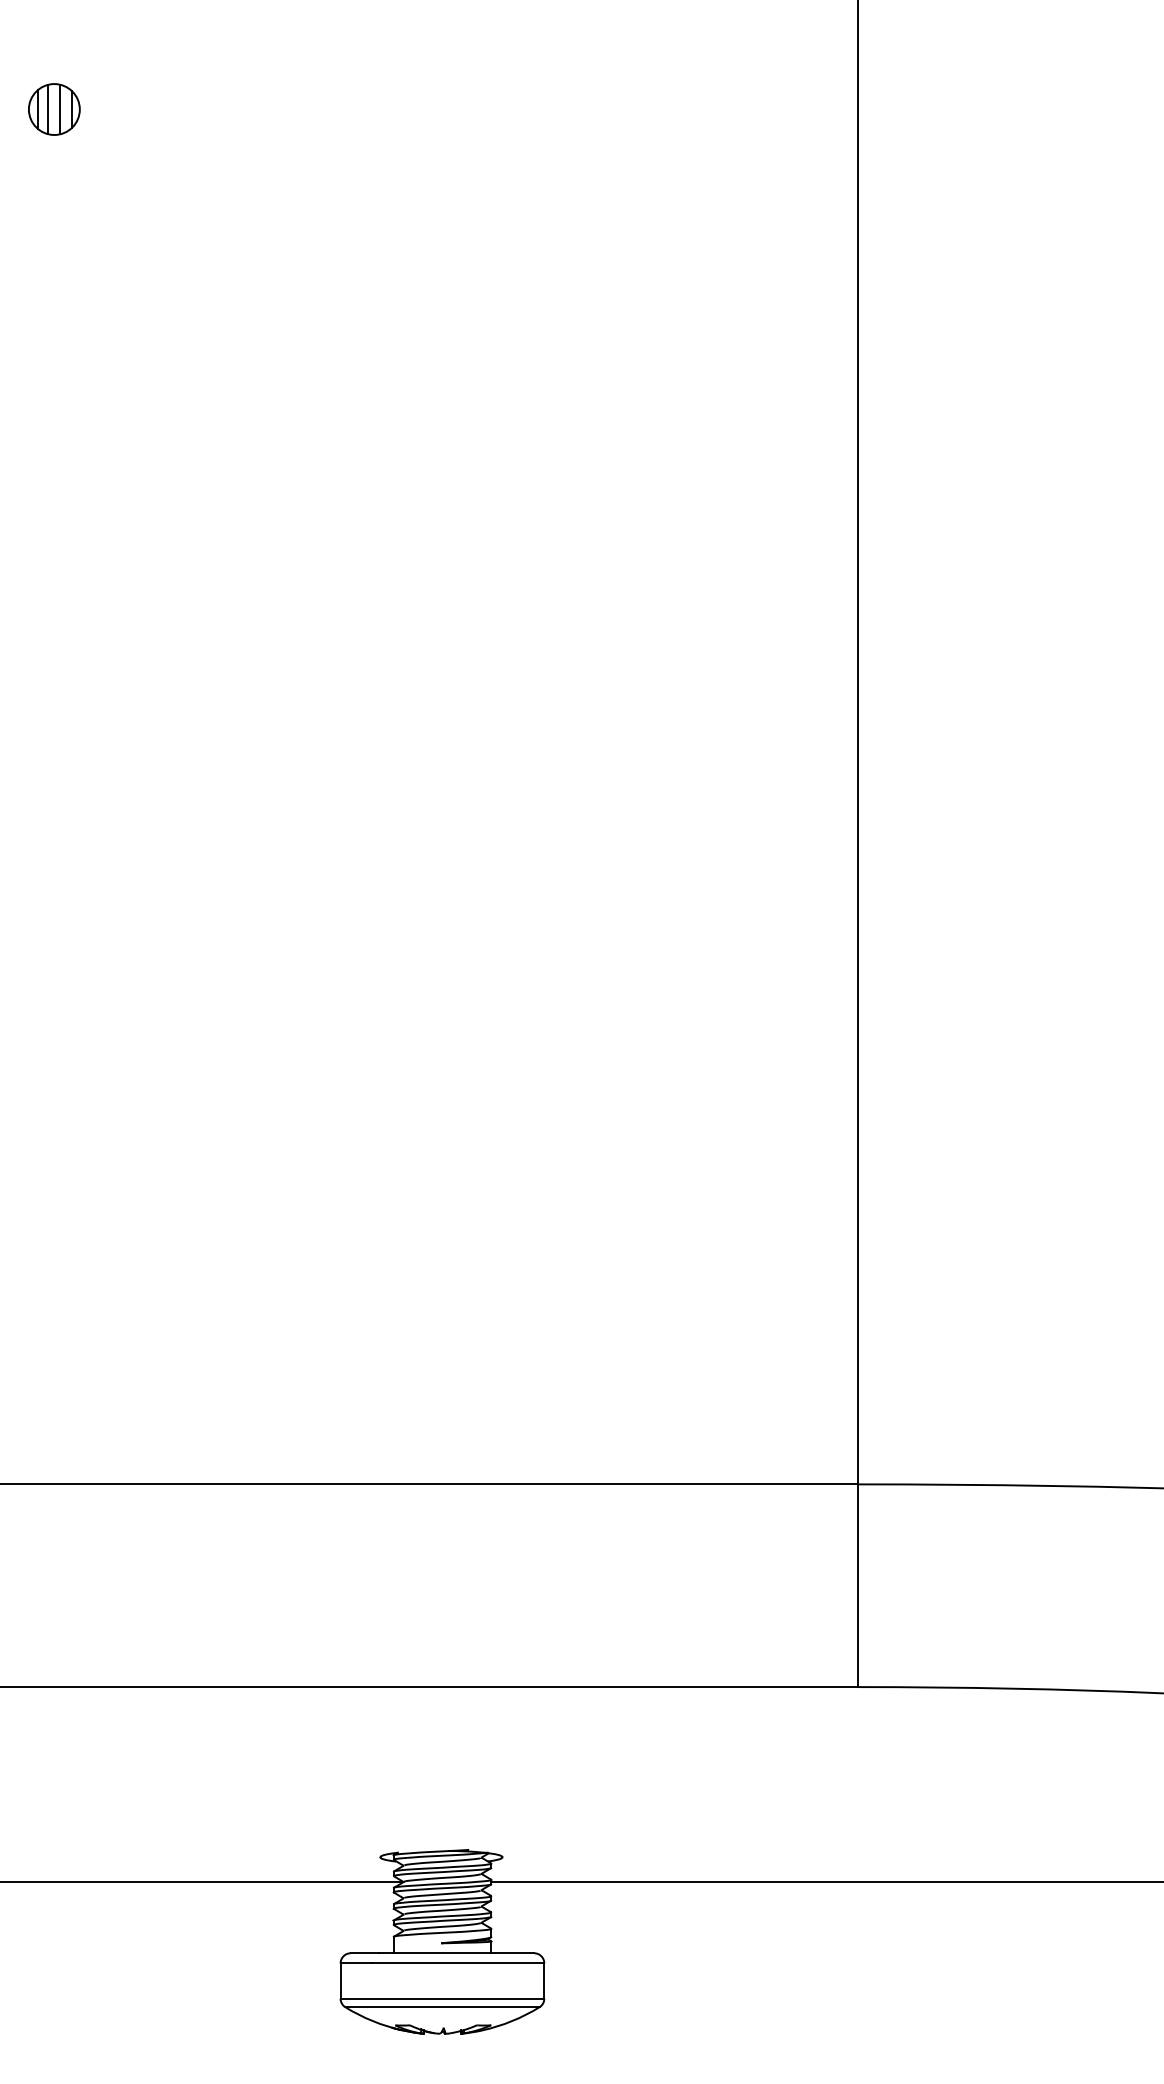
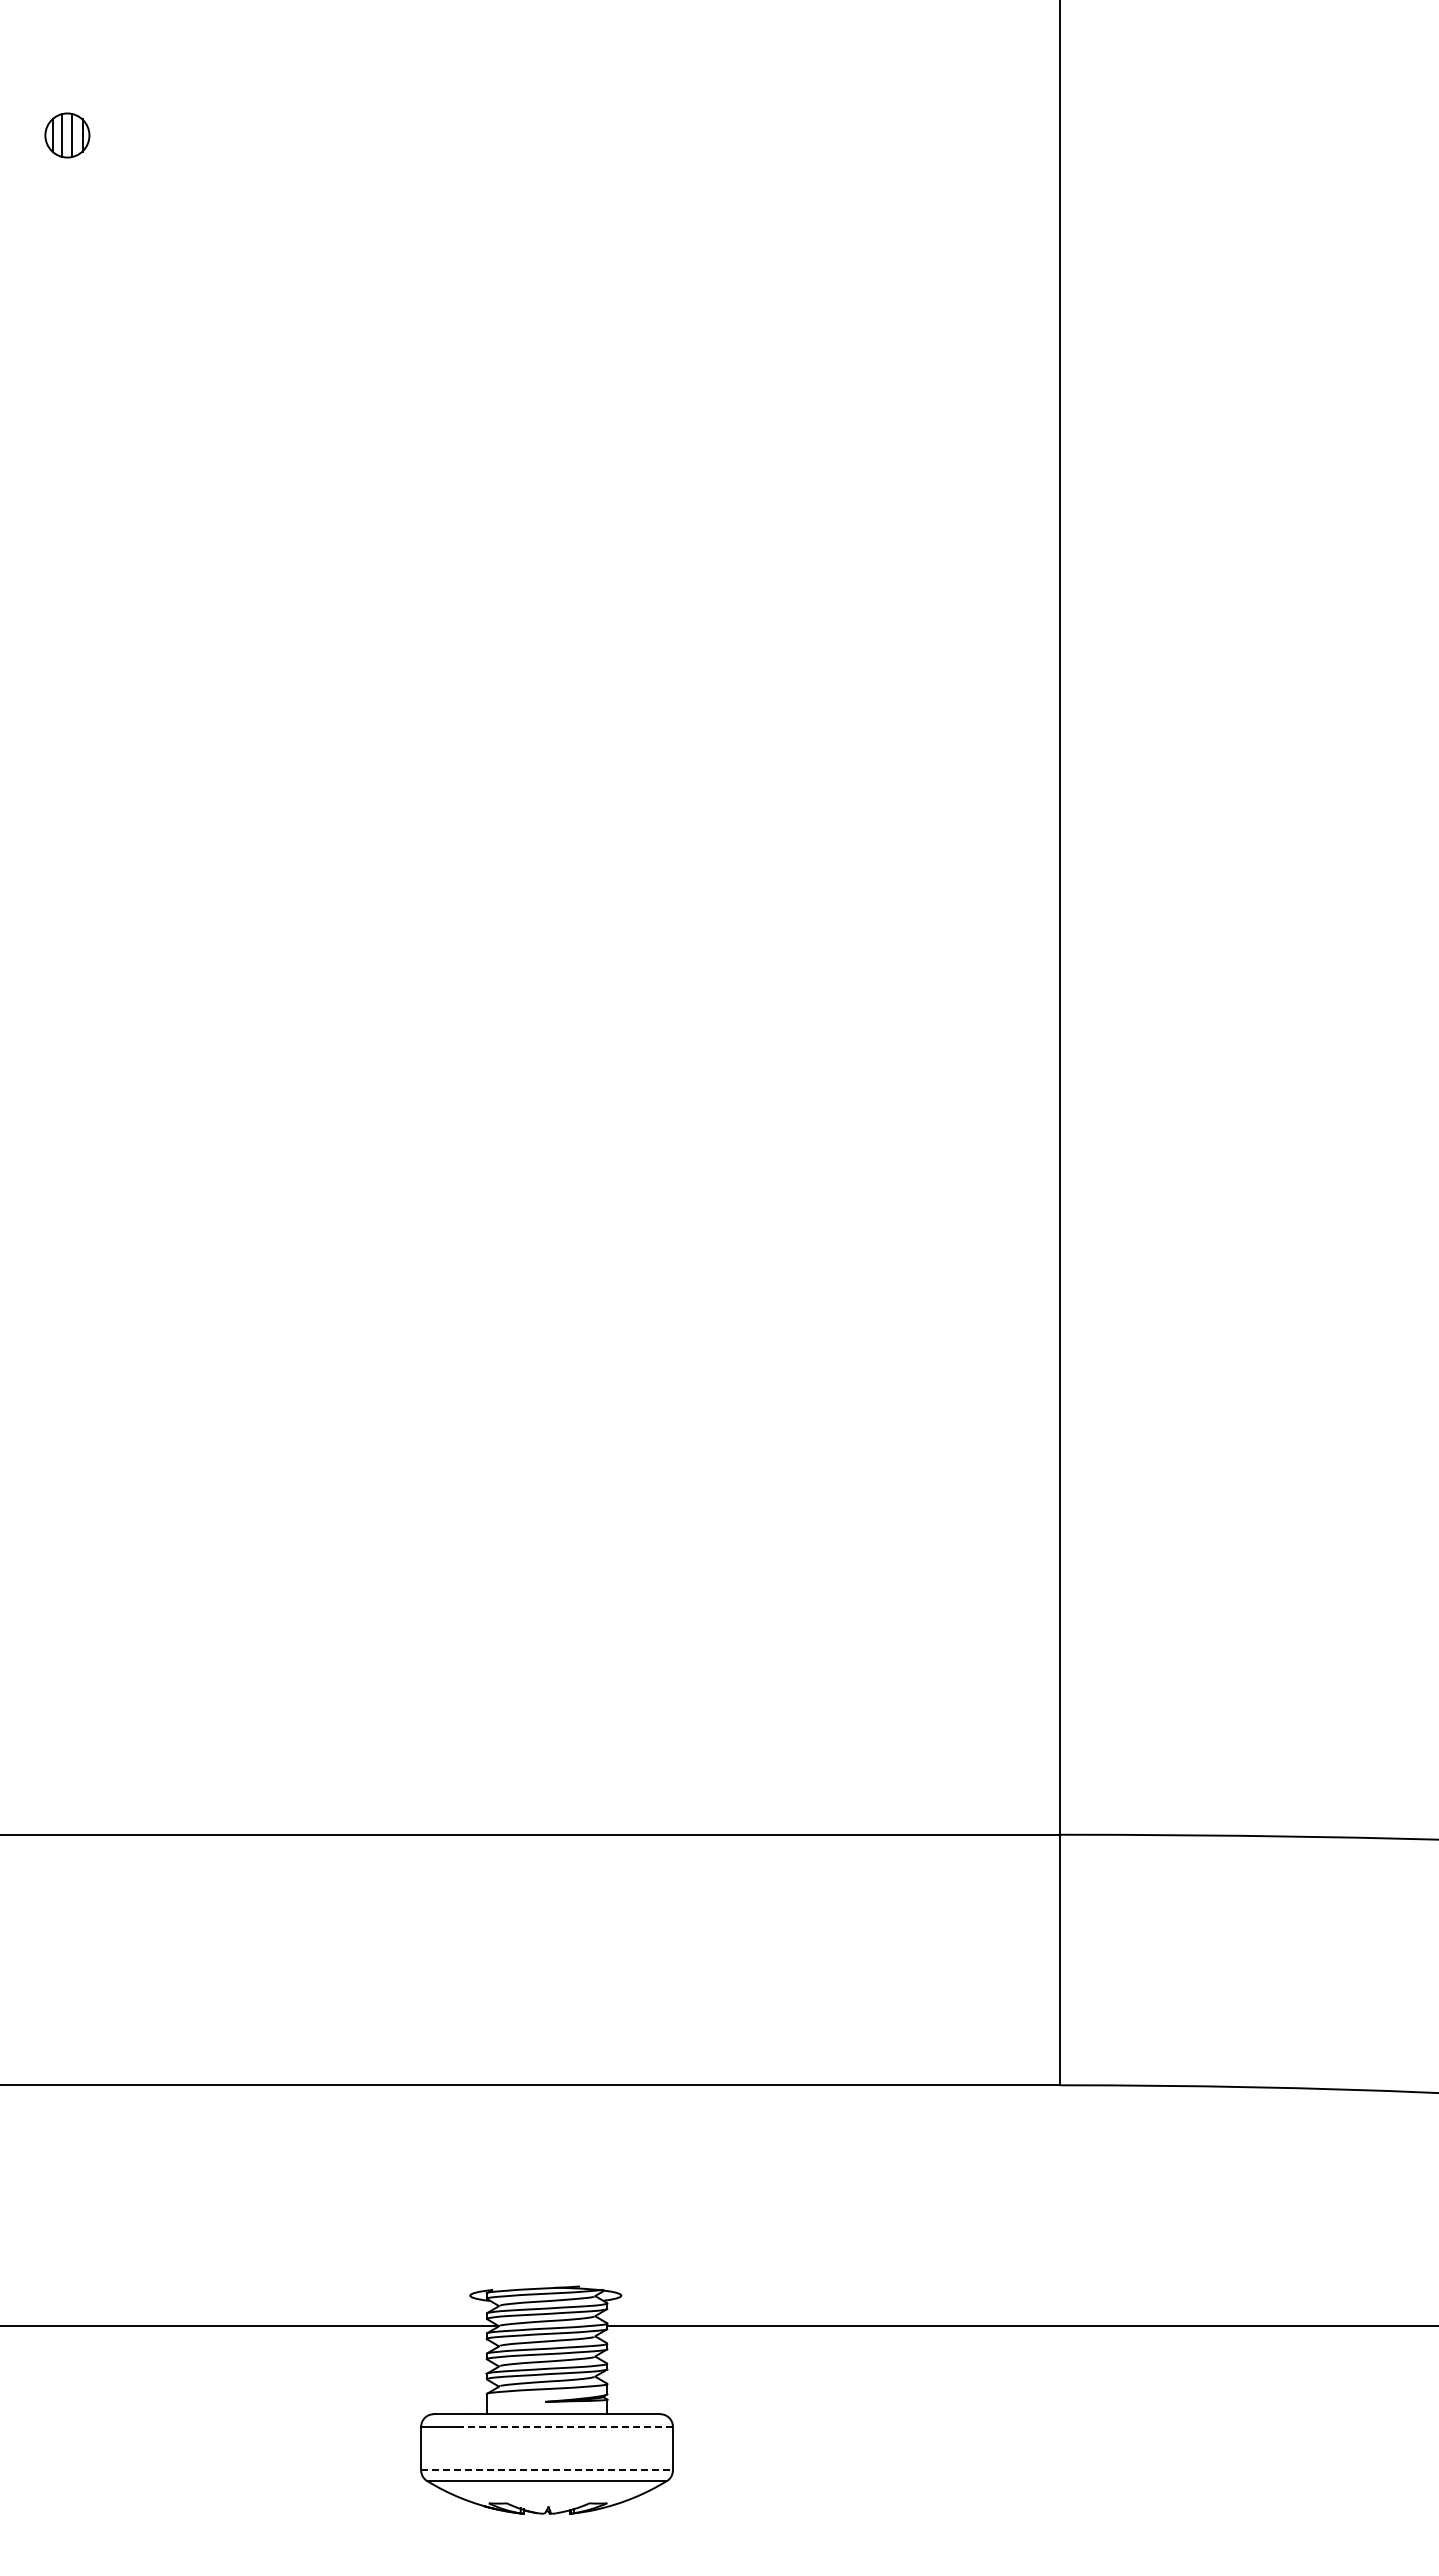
part: (54, 109) -> (67, 135), size x0.7
line: (458, 1963) -> (566, 2426), solid -> dashed
line: (442, 1998) -> (547, 2470), solid -> dashed

